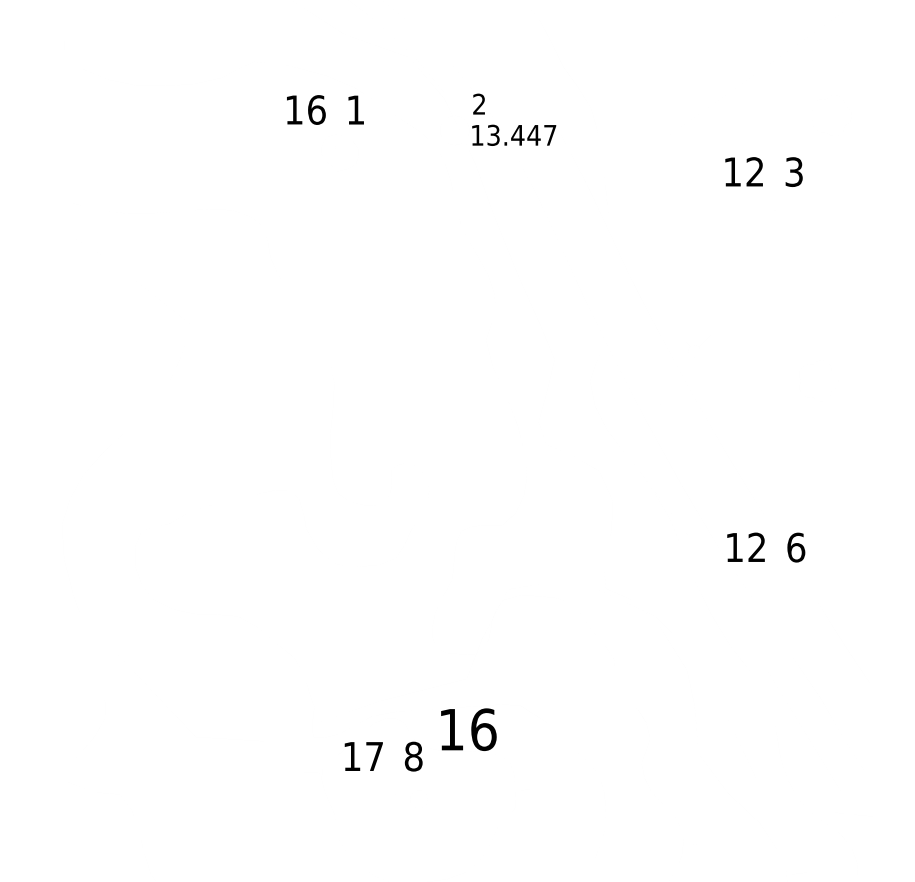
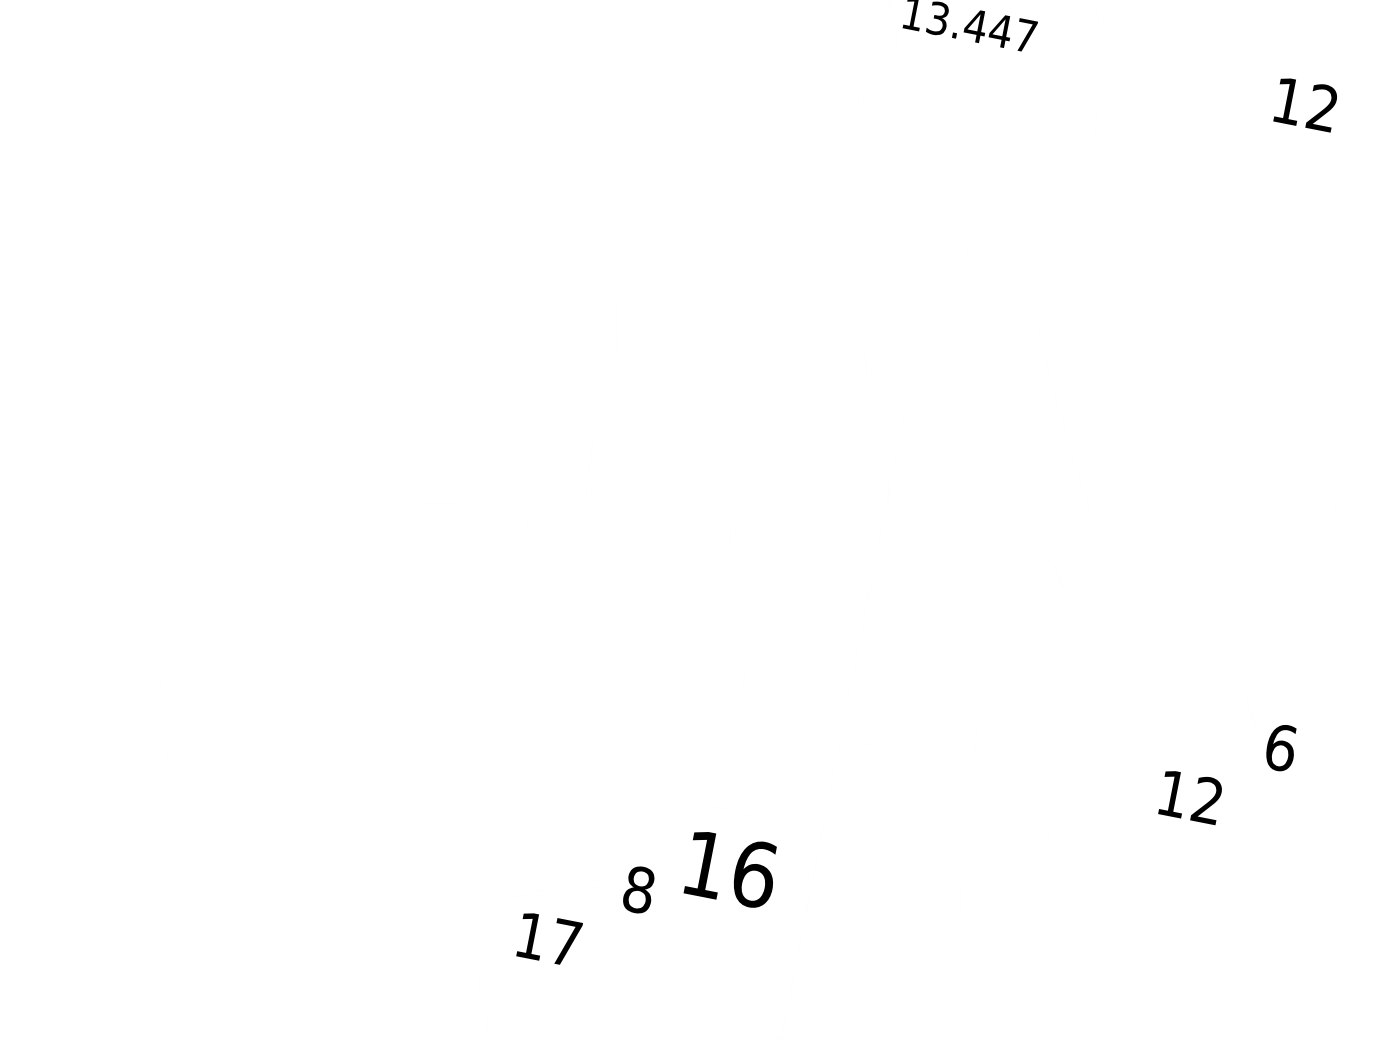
text: (743, 171) -> (1305, 103), moved
text: (745, 546) -> (1190, 795), moved
text: (468, 729) -> (731, 869), moved
text: (413, 756) -> (638, 889), moved

